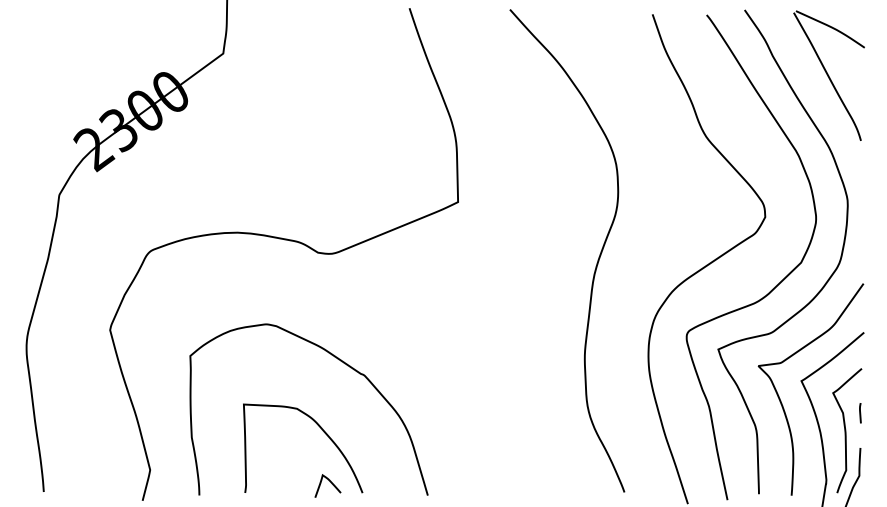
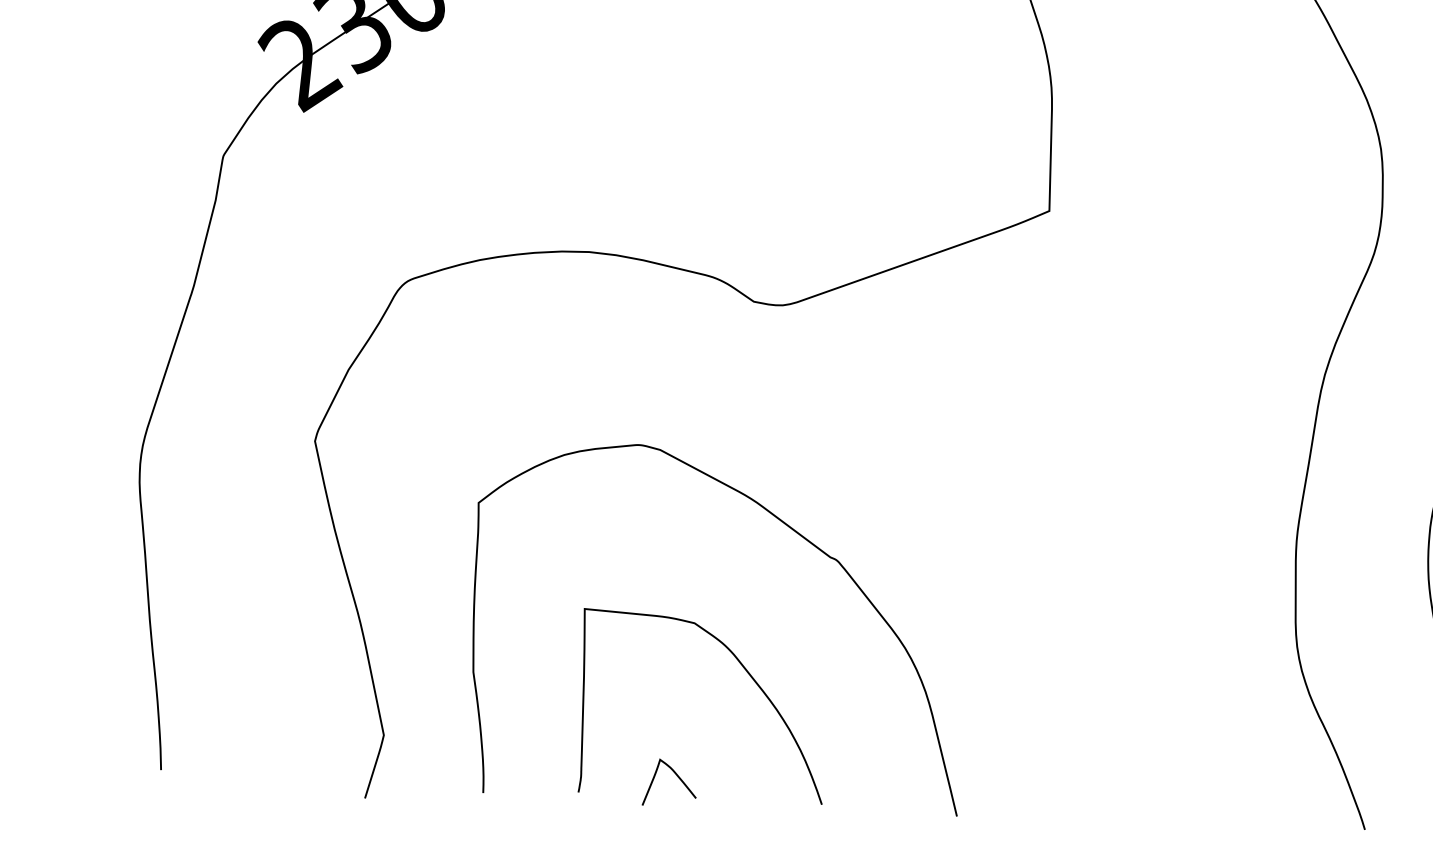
curve: (330, 482) -> (675, 775), moved

